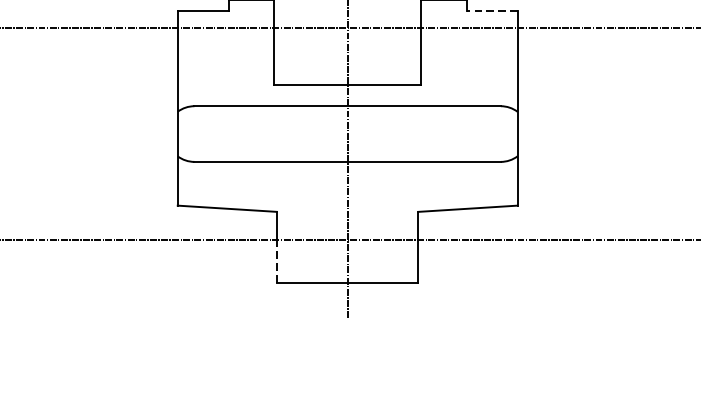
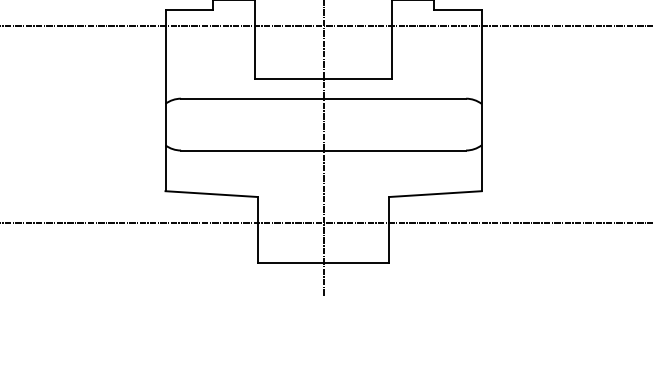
line: (491, 11) -> (457, 10), dashed -> solid
line: (276, 261) -> (257, 243), dashed -> solid

